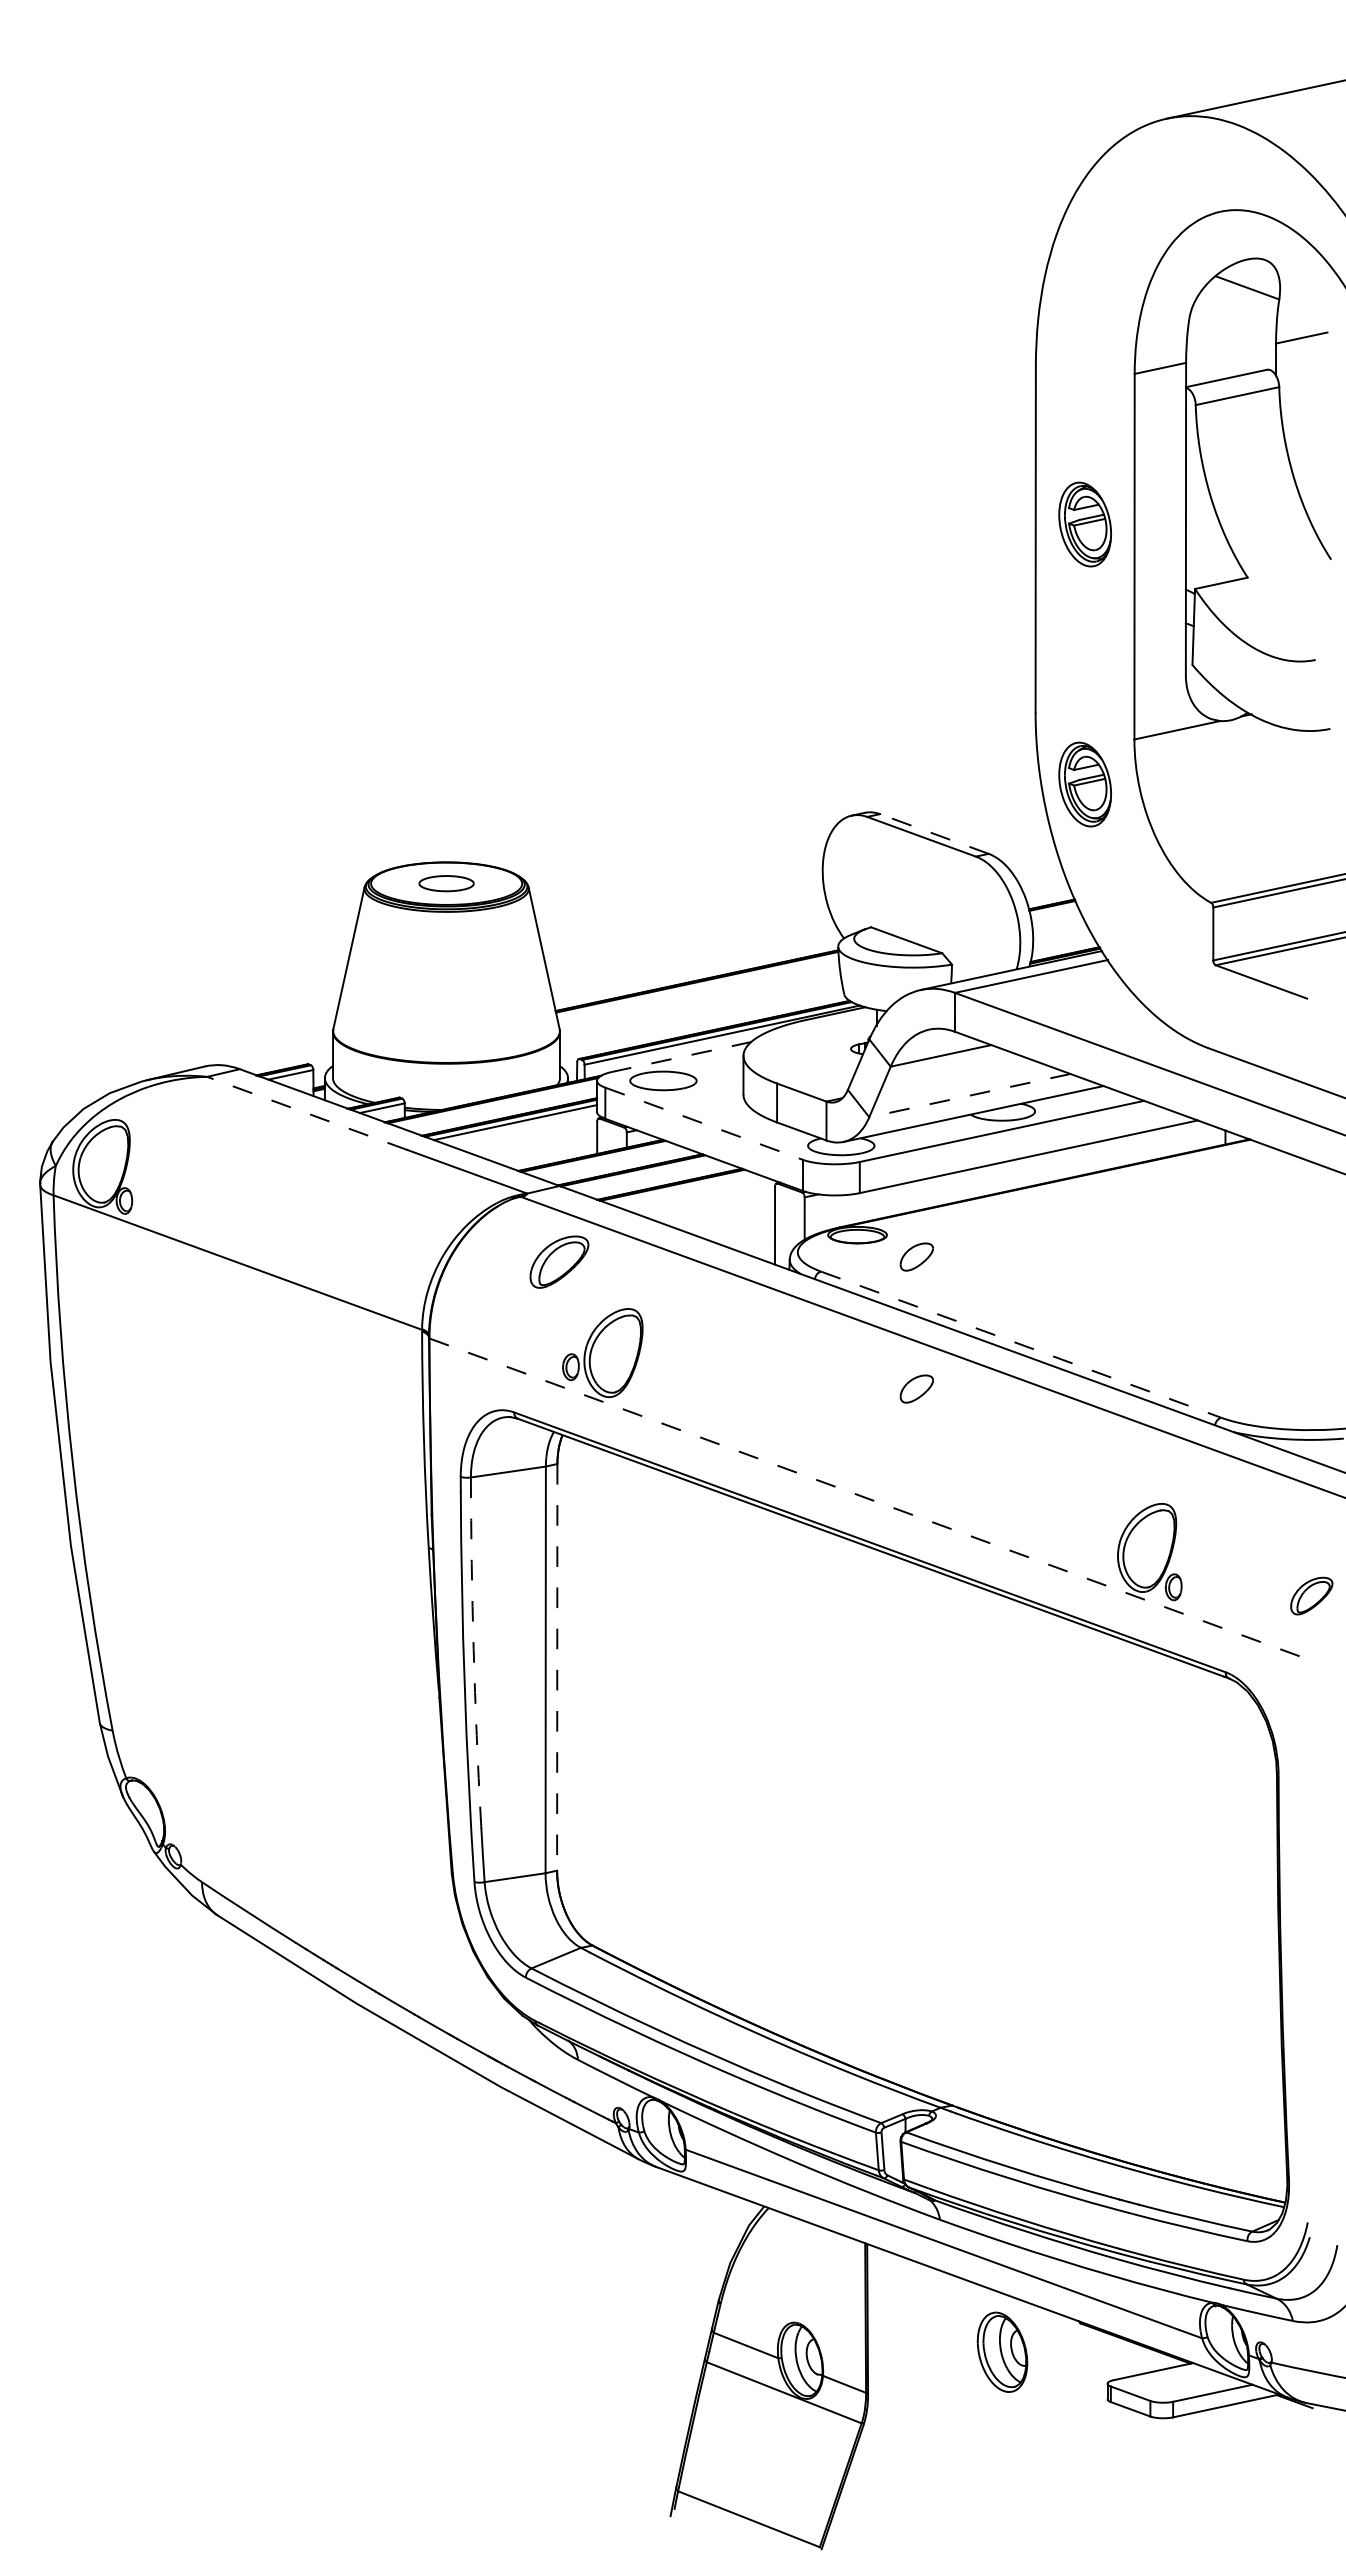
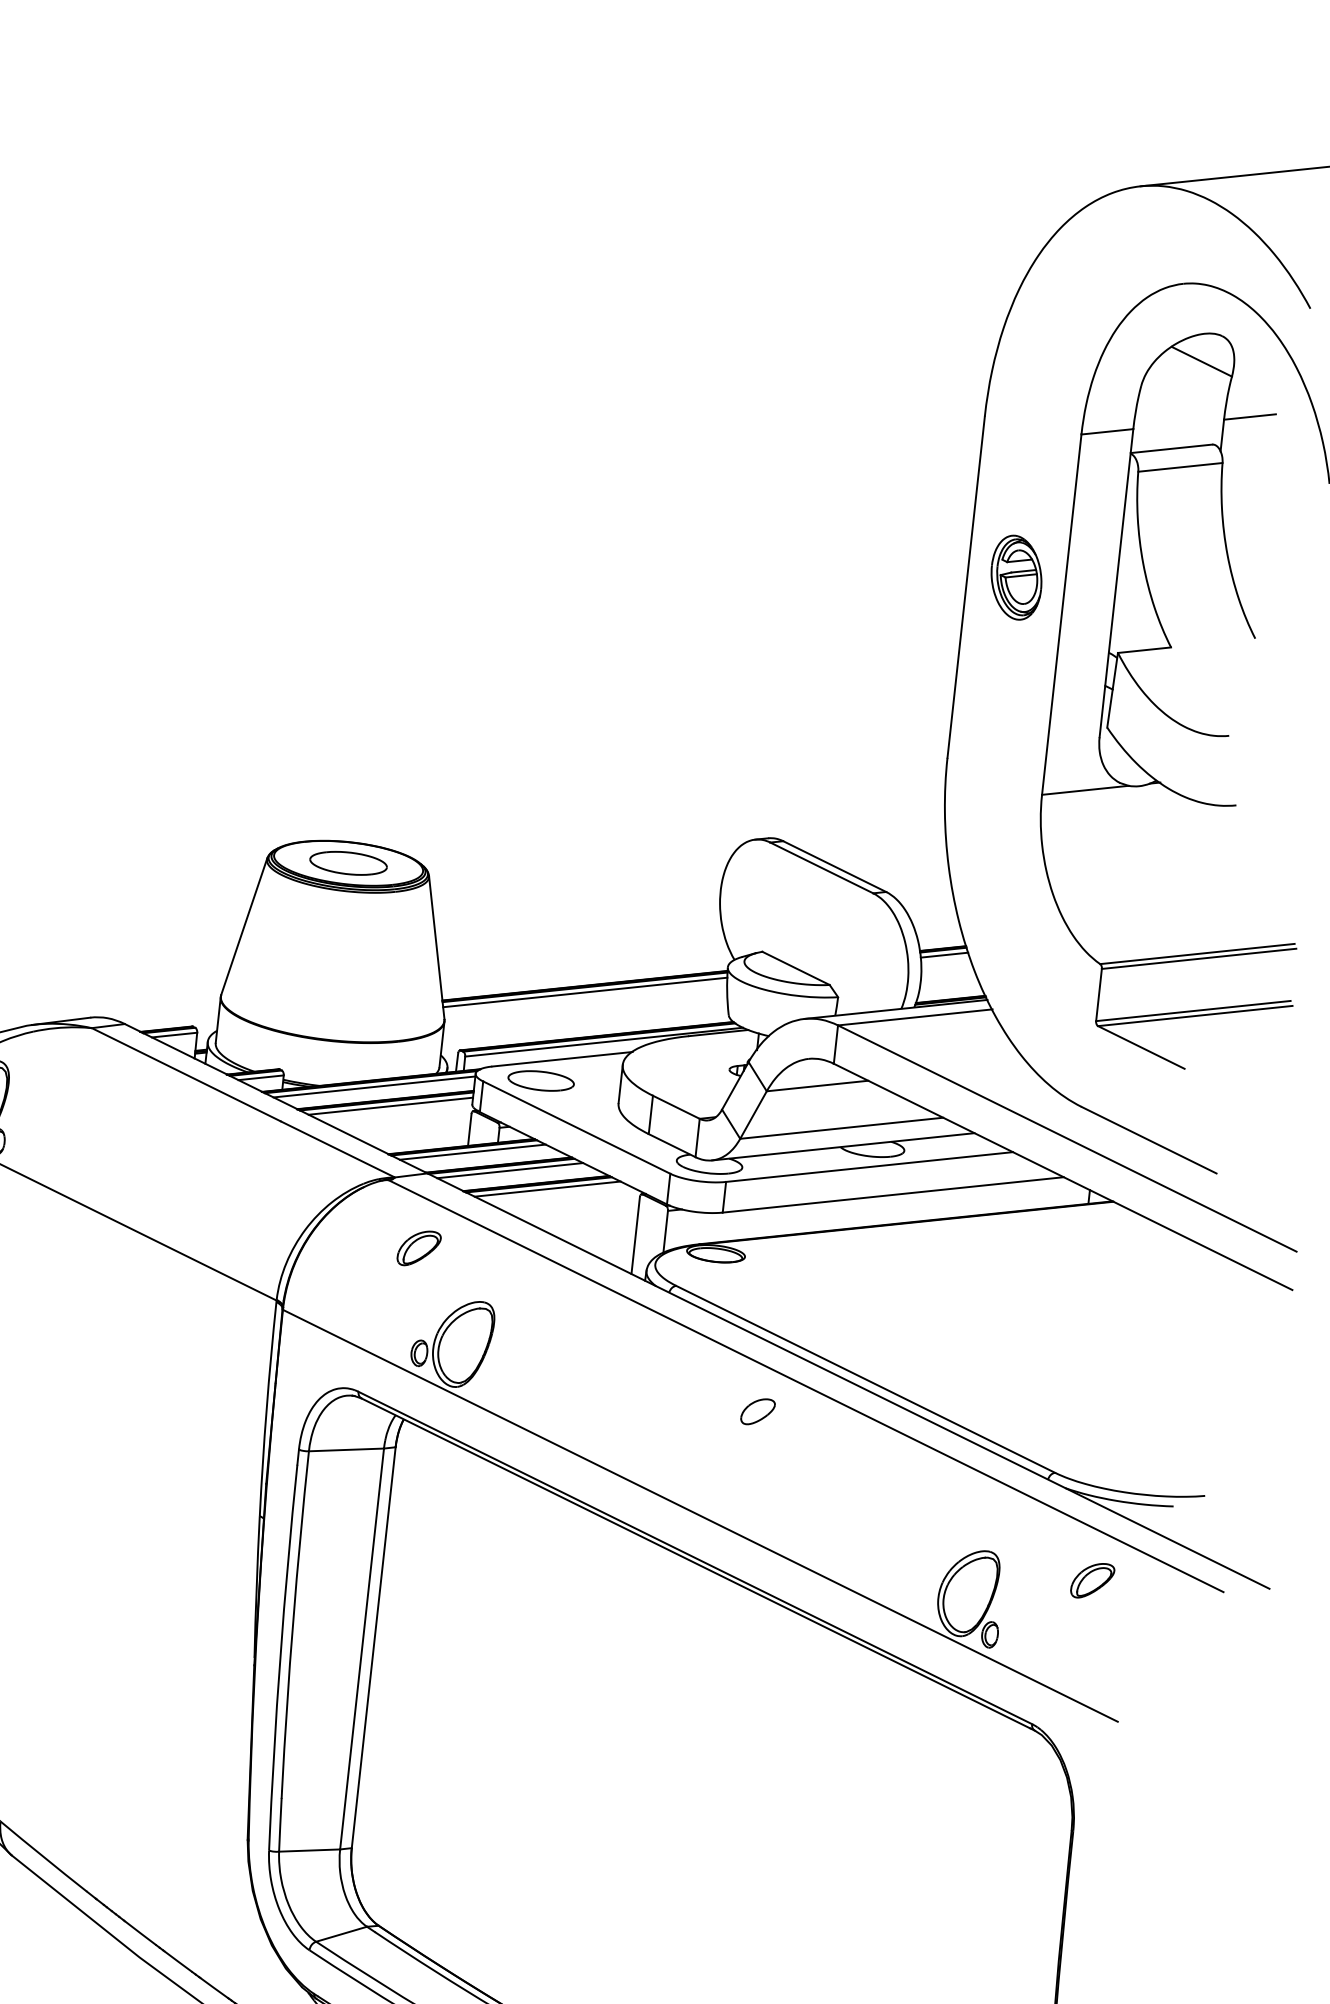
part: (1084, 784) -> (988, 833), removed
line: (934, 834) -> (834, 867), dashed -> solid
part: (446, 883) -> (348, 863), size x1.43
line: (1053, 910) -> (943, 954), added
line: (697, 987) -> (584, 992), added
line: (681, 1056) -> (561, 1058), dashed -> solid
line: (969, 1095) -> (841, 1128), dashed -> solid
line: (496, 1104) -> (374, 1086), added
line: (306, 1113) -> (185, 1074), dashed -> solid
line: (704, 1123) -> (577, 1127), dashed -> solid
line: (602, 1159) -> (472, 1151), added
line: (641, 1173) -> (509, 1169), added
line: (681, 1188) -> (547, 1188), added
part: (916, 1256) -> (771, 1281), removed
part: (558, 1262) -> (418, 1248), size x0.71
line: (1021, 1344) -> (865, 1379), dashed -> solid
line: (870, 1499) -> (700, 1515), dashed -> solid
part: (1311, 1595) -> (1092, 1580), moved
arc: (473, 1649) -> (293, 1621), dashed -> solid
line: (557, 1667) -> (373, 1647), dashed -> solid

